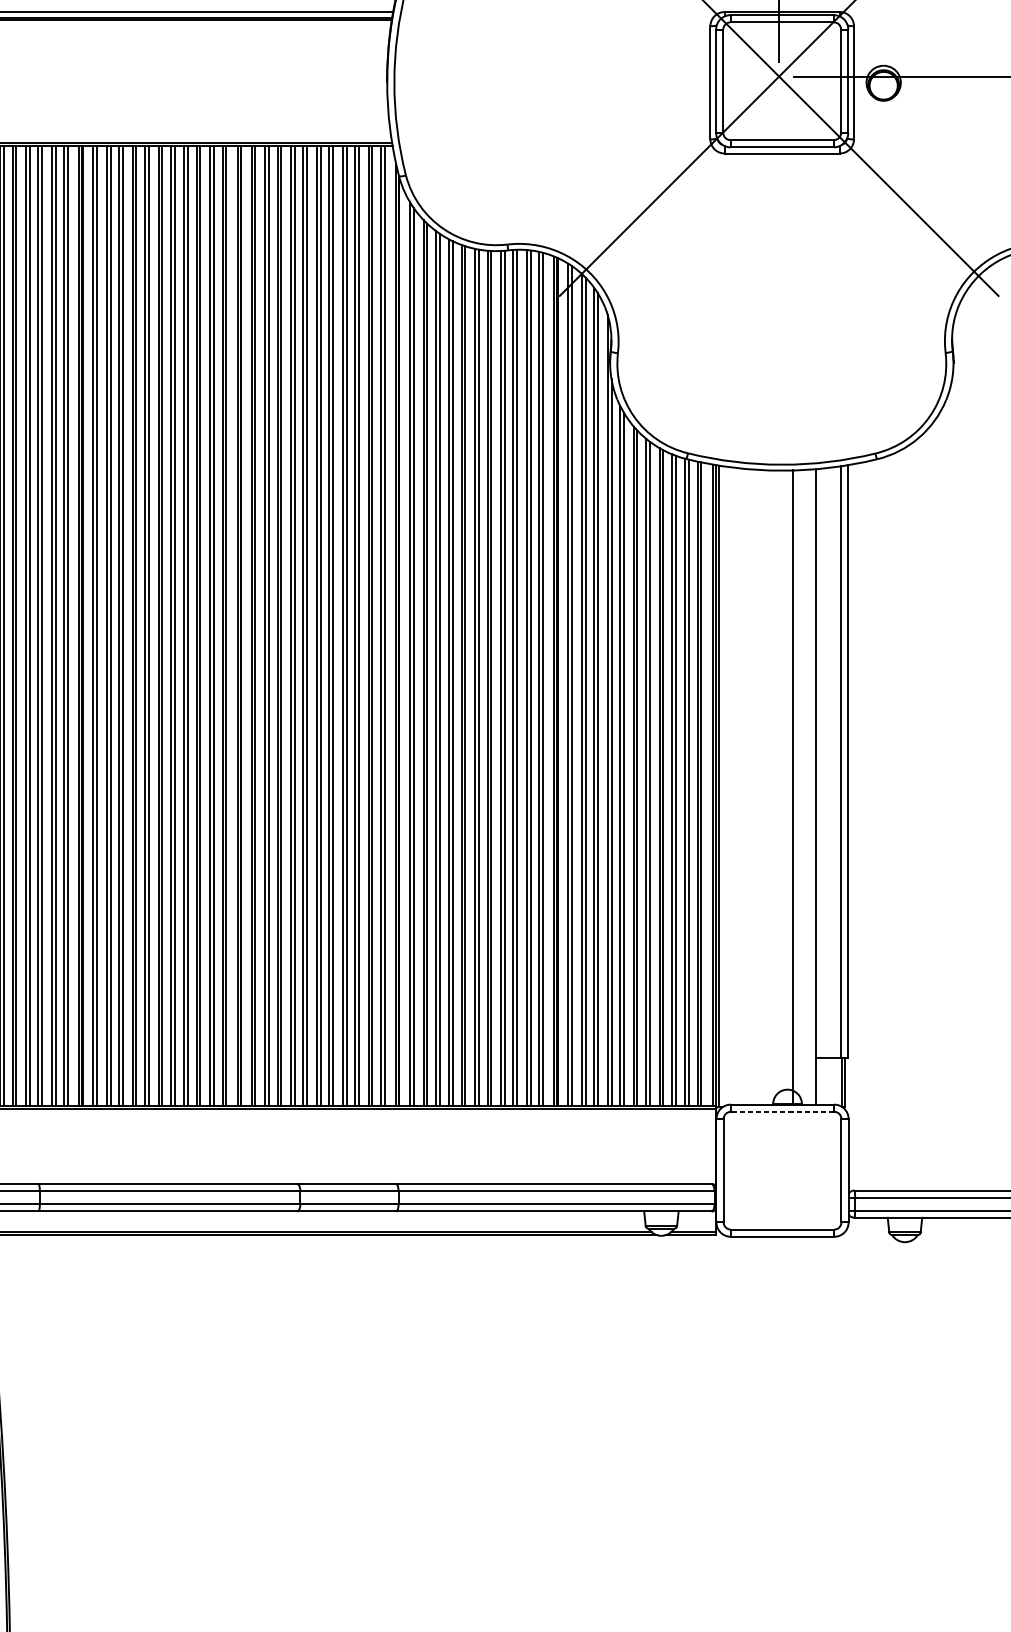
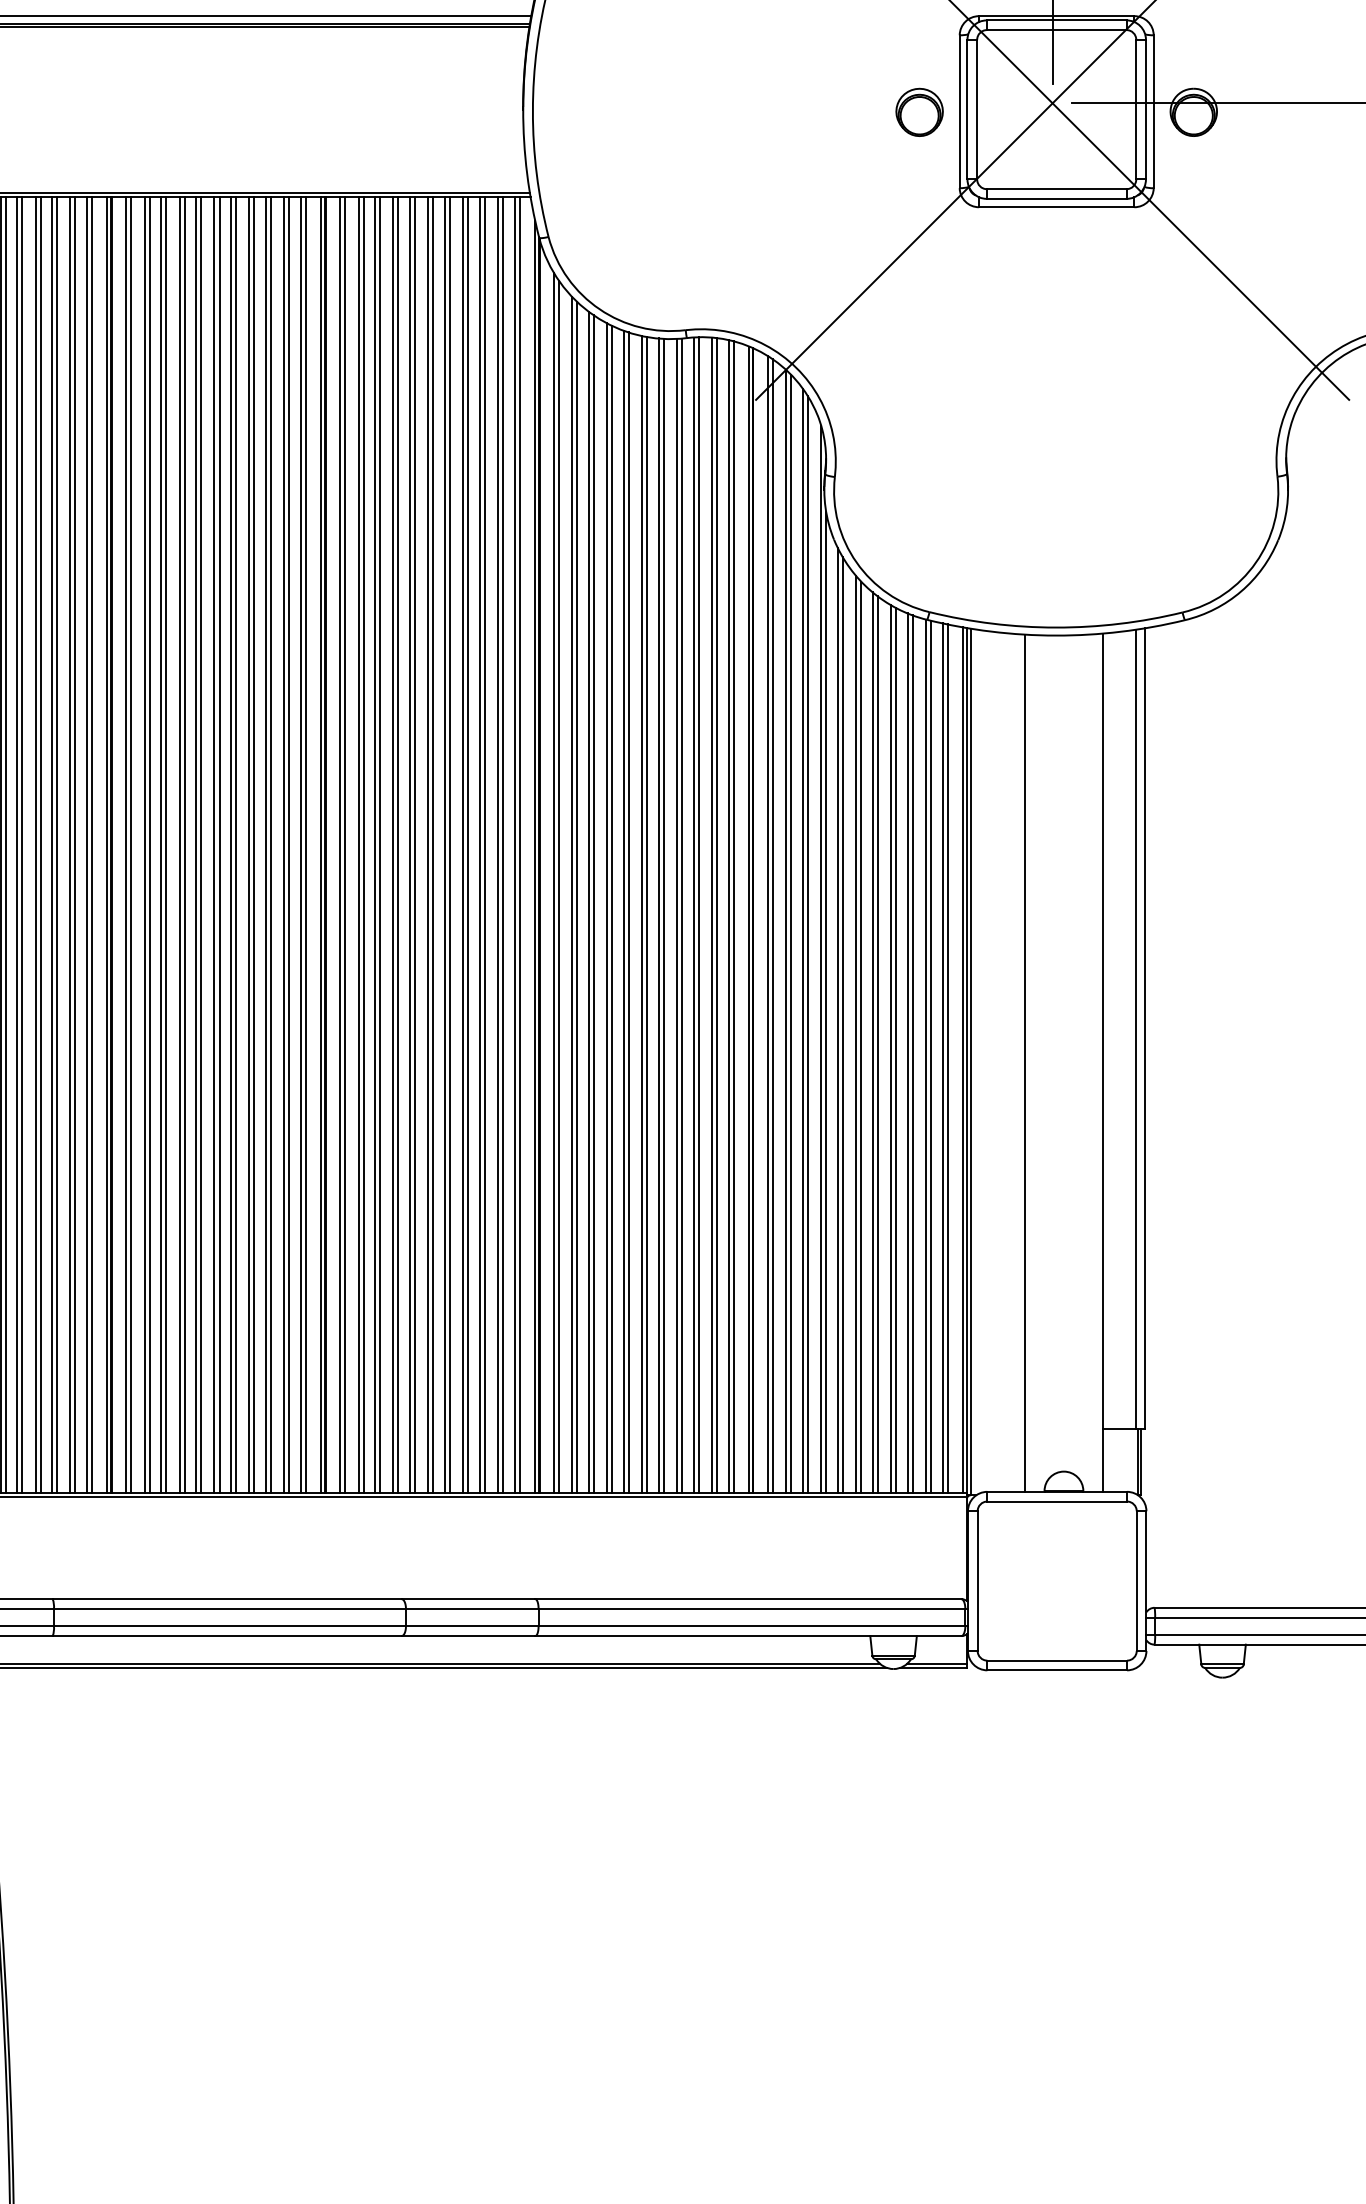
part: (680, 82) -> (919, 111), added
line: (793, 786) -> (1025, 1062), moved
line: (782, 1111) -> (1057, 1501), dashed -> solid

